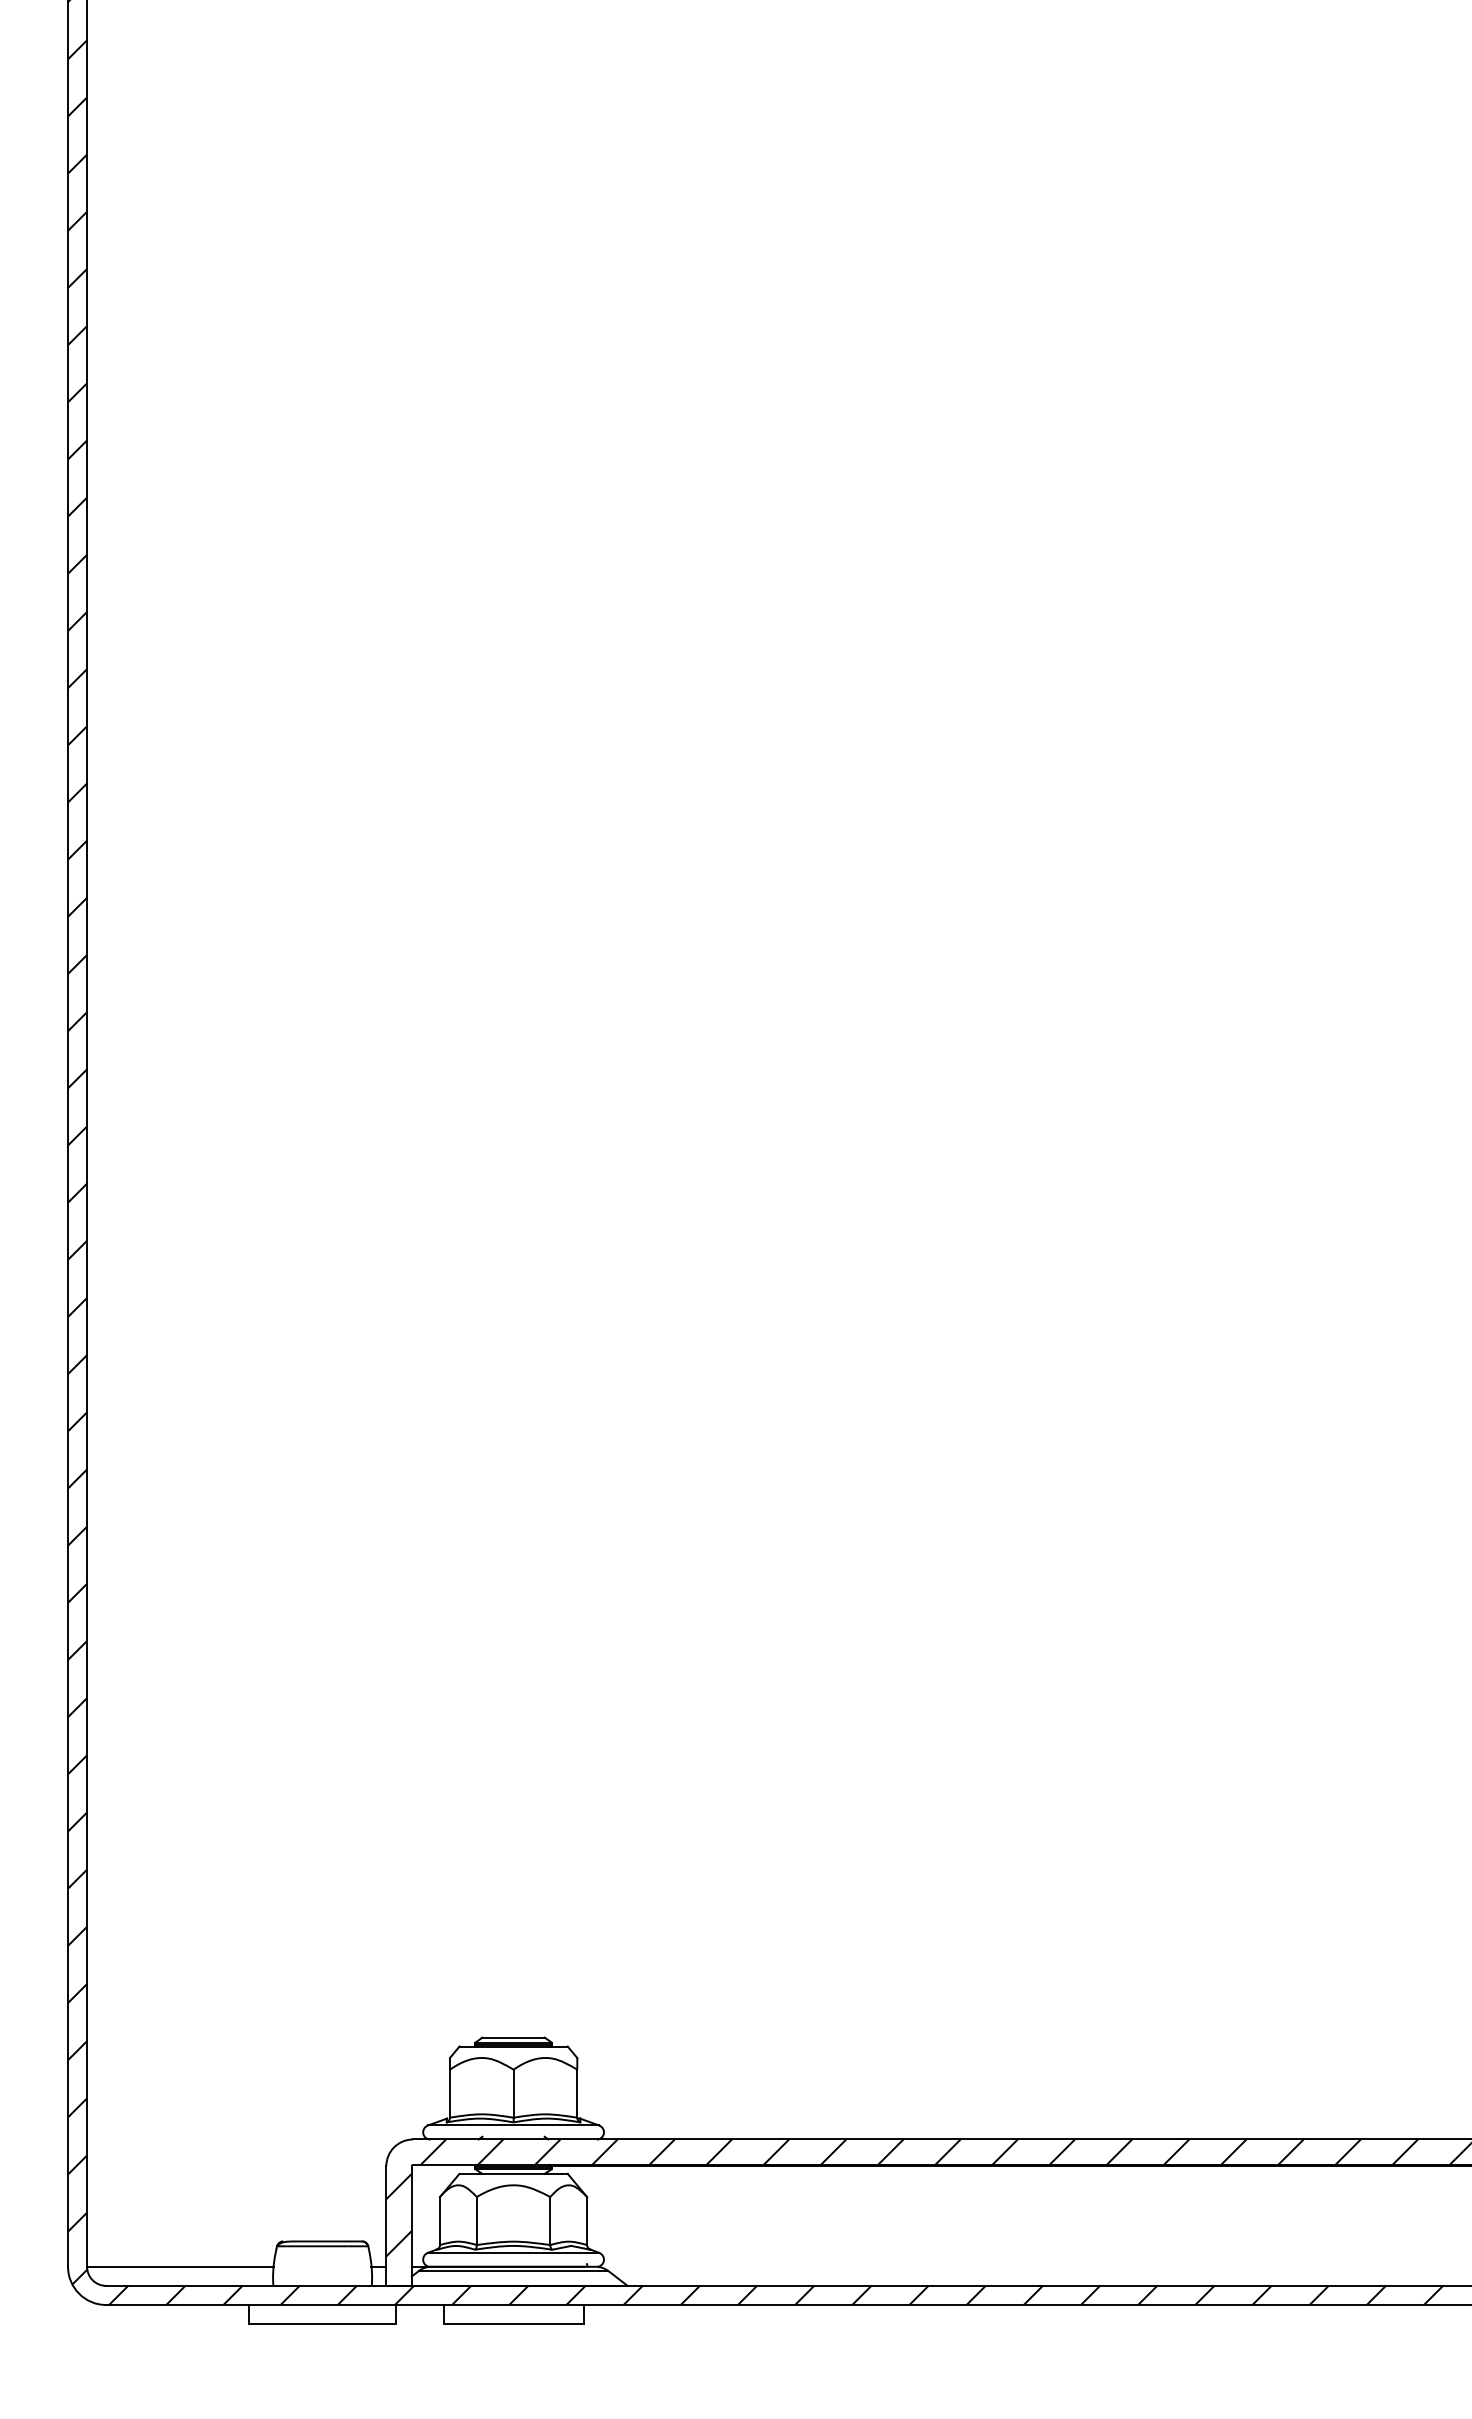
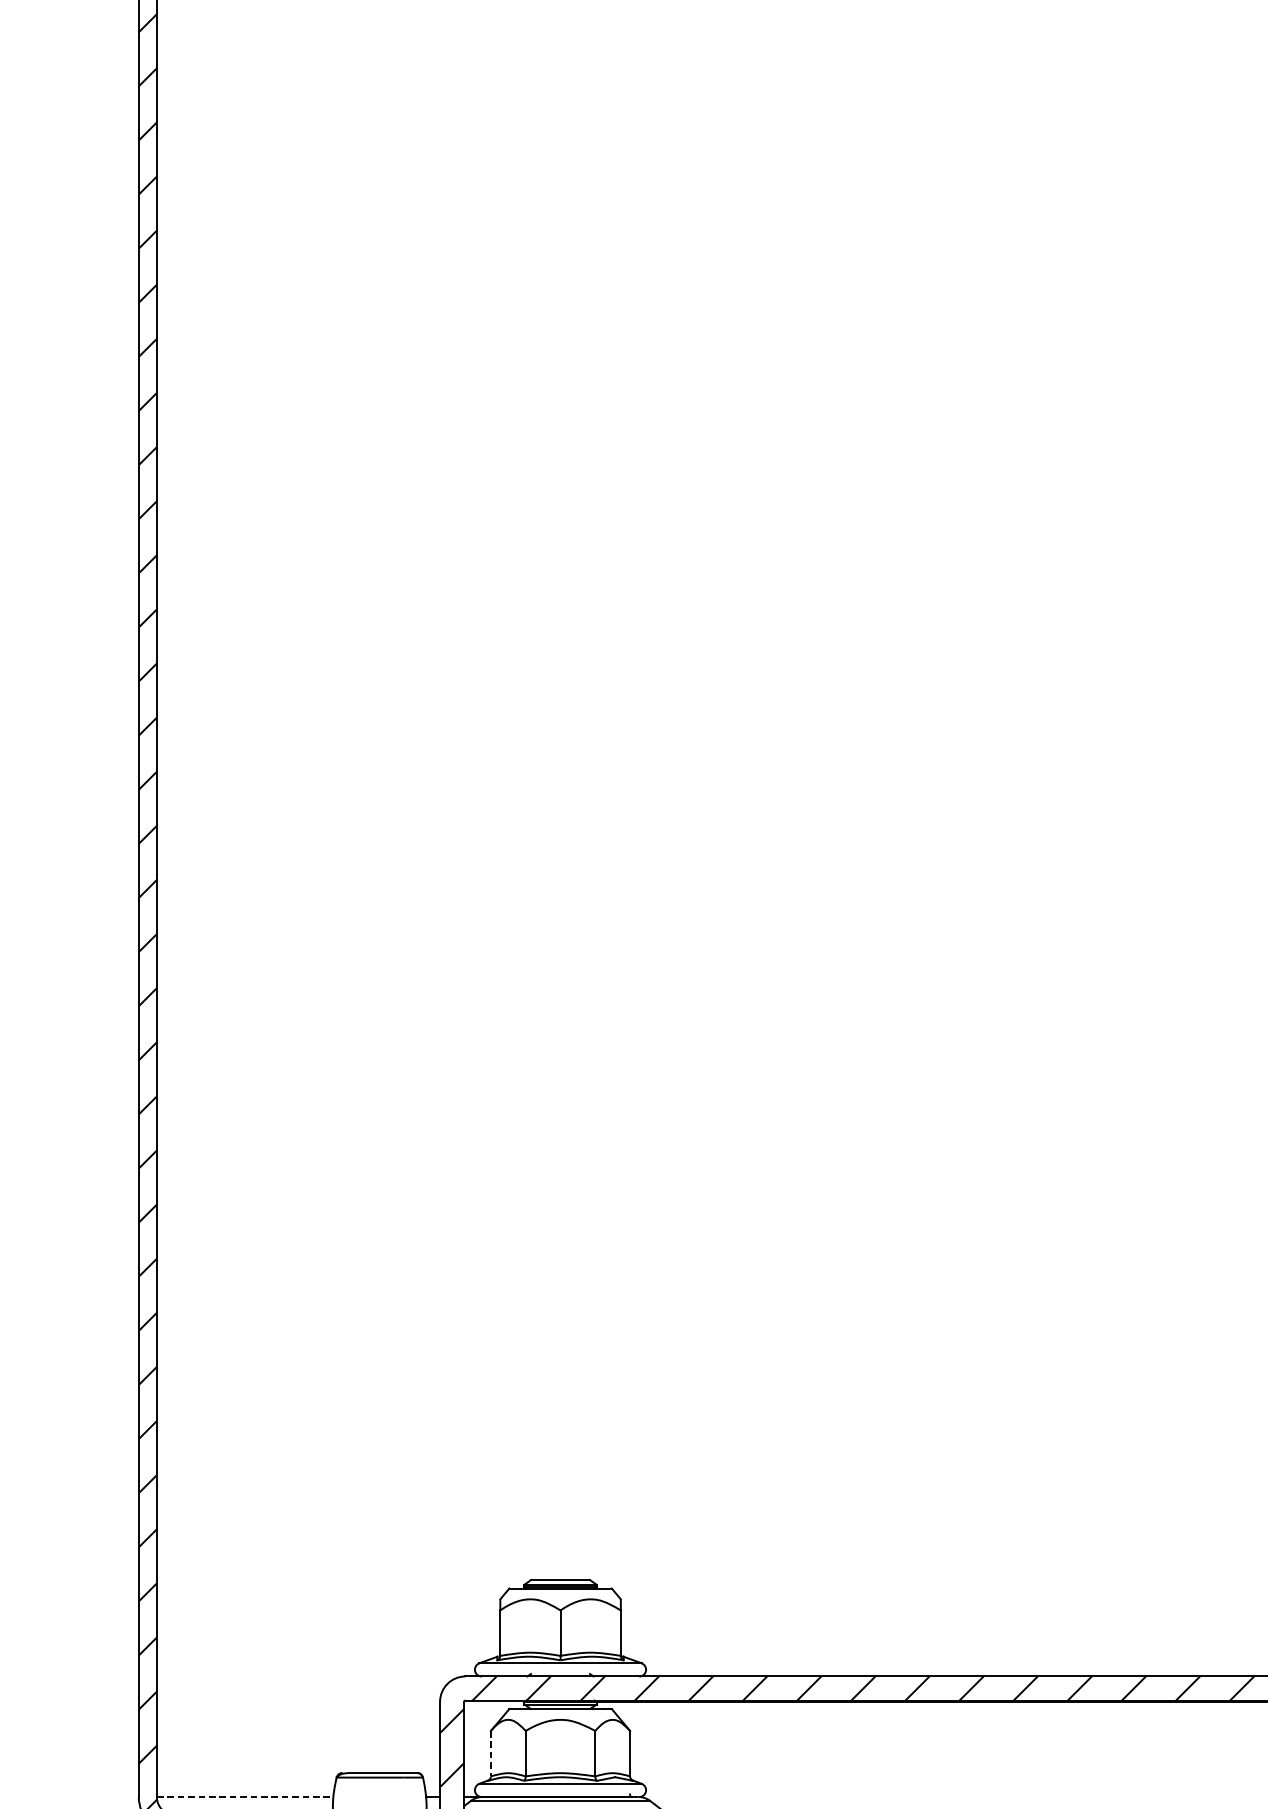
line: (440, 2221) -> (491, 1754), solid -> dashed
line: (180, 2266) -> (245, 1796), solid -> dashed

